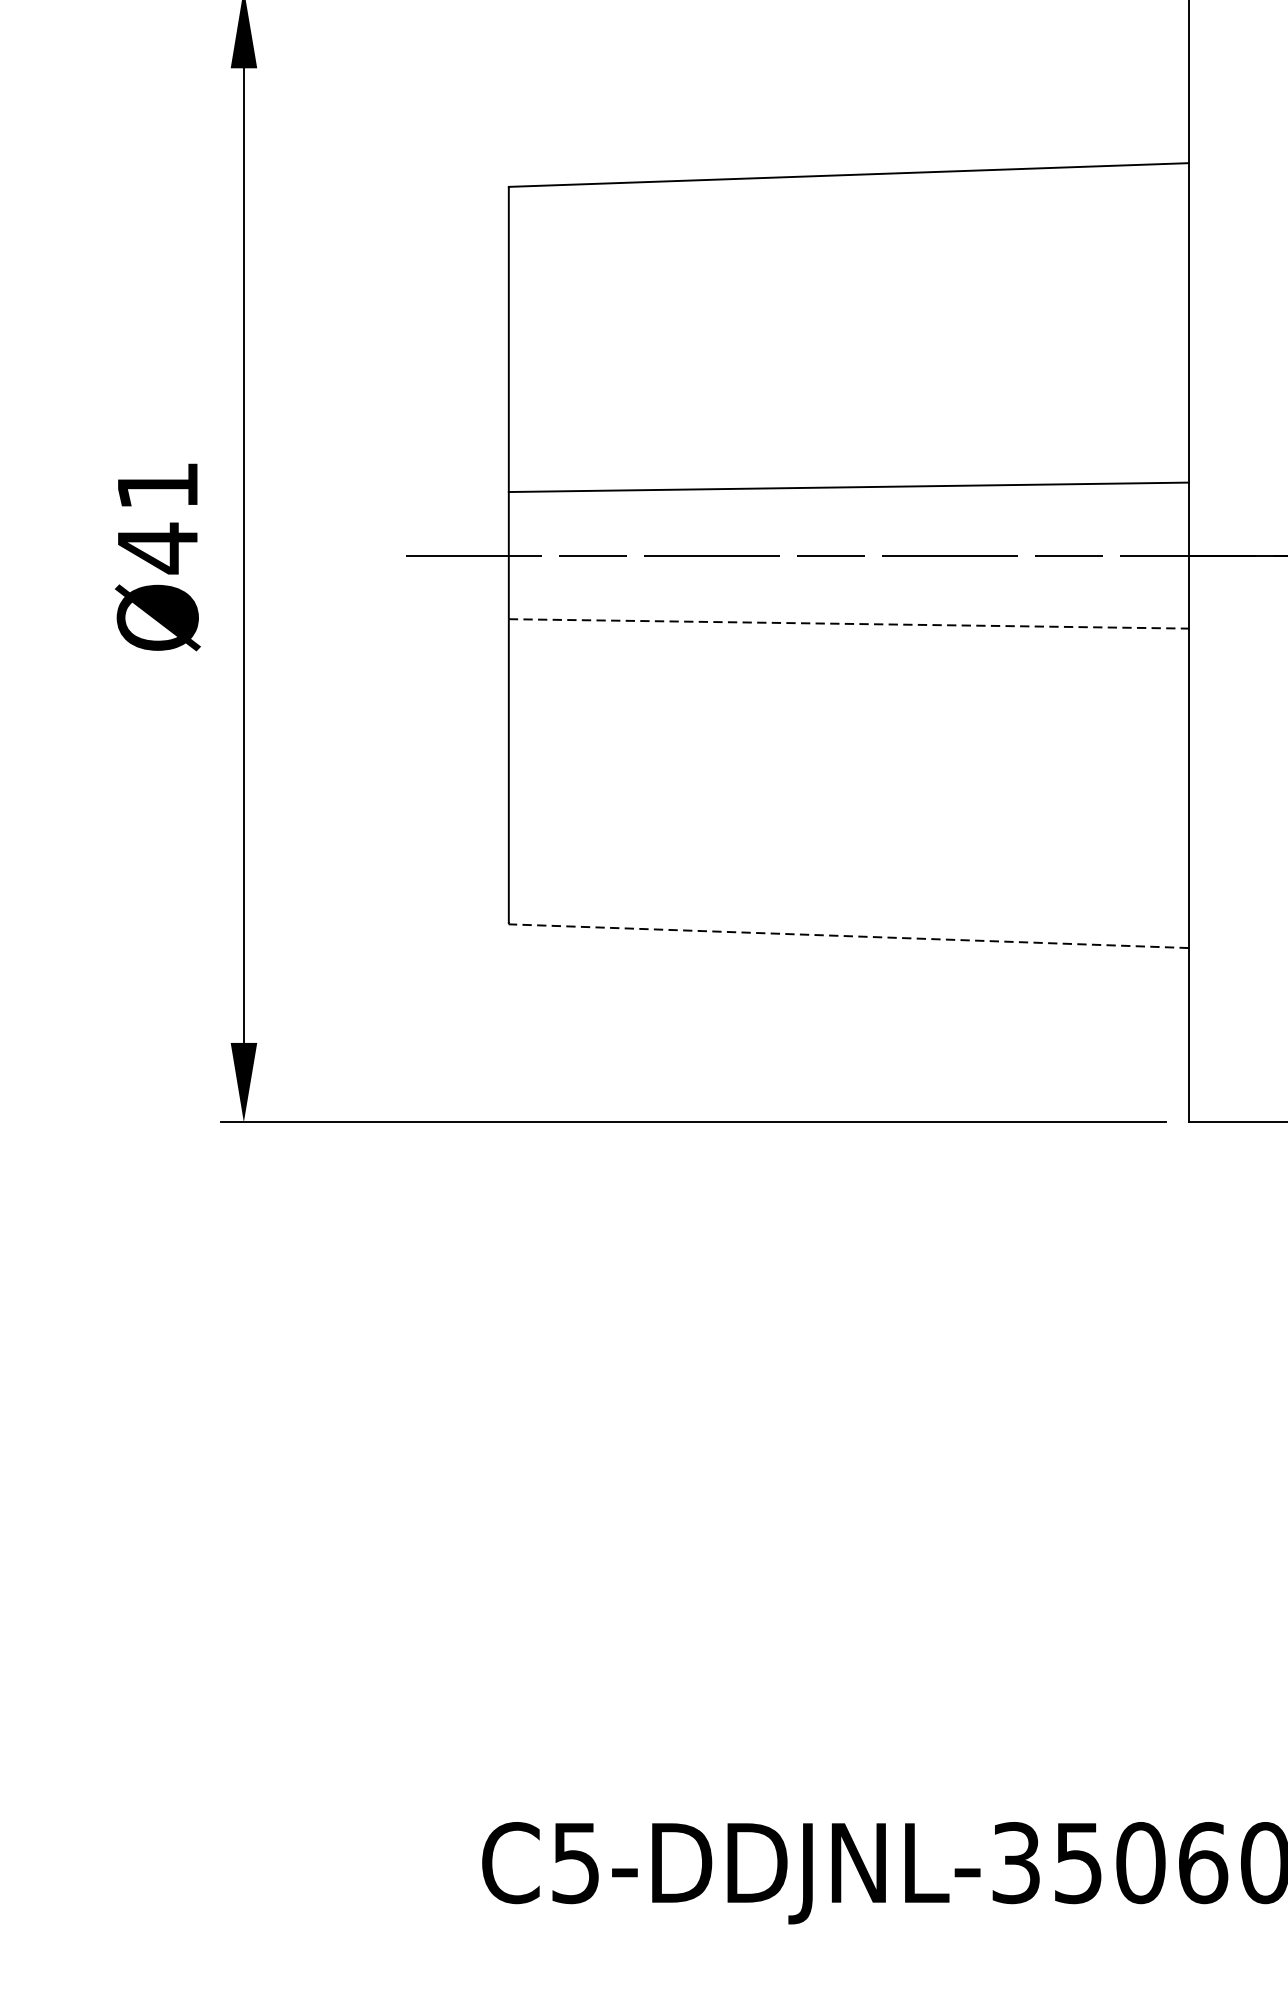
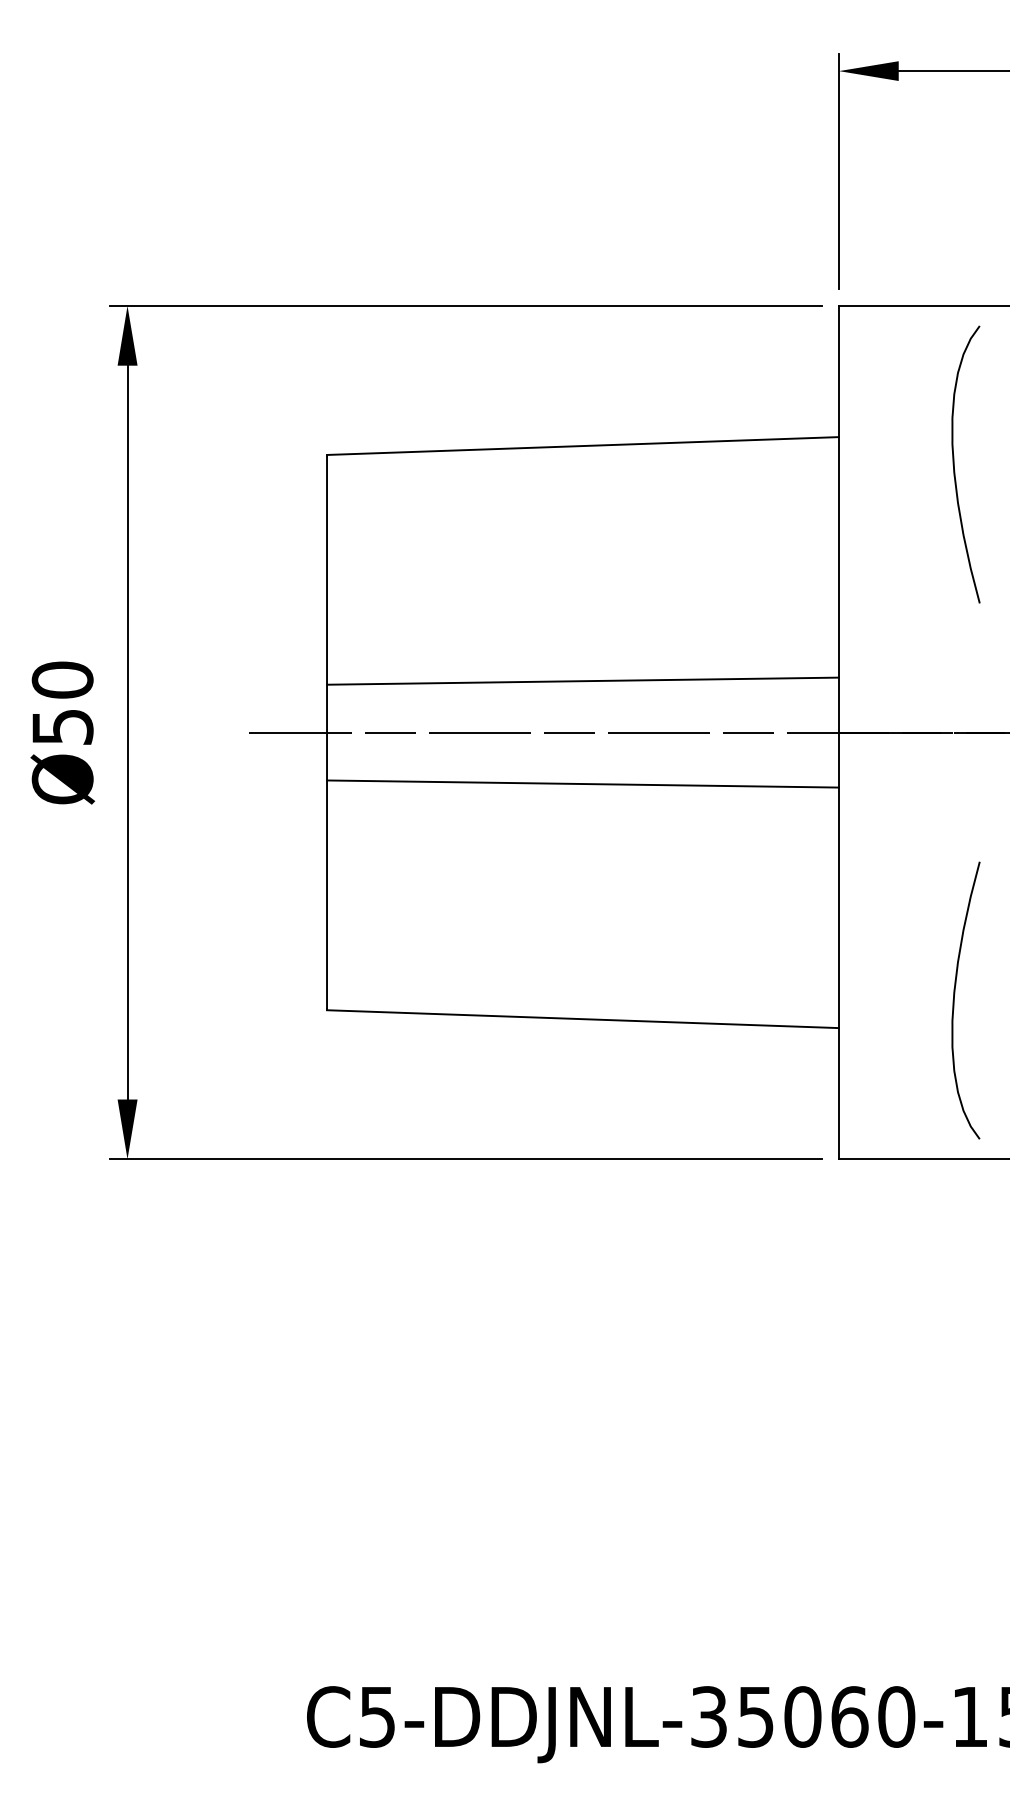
text: (157, 516) -> (62, 703), Ø41 -> Ø50
line: (849, 624) -> (583, 784), dashed -> solid
line: (848, 936) -> (582, 1019), dashed -> solid

